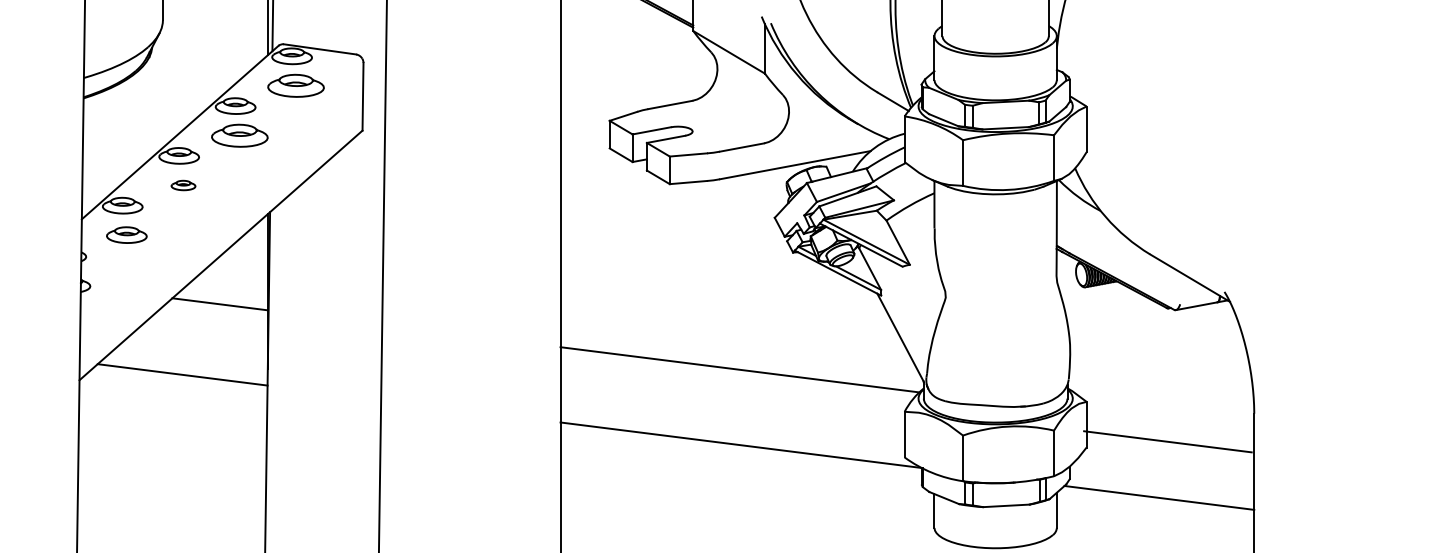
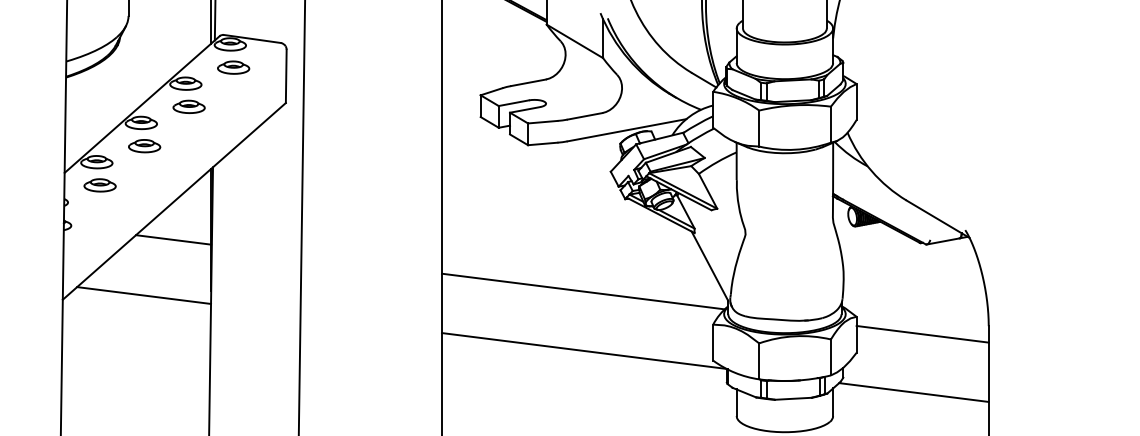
part: (296, 85) -> (233, 67), size x0.71
part: (238, 135) -> (188, 106), size x0.71
part: (183, 185) -> (144, 146), size x1.67
line: (1167, 440) -> (922, 333), moved

